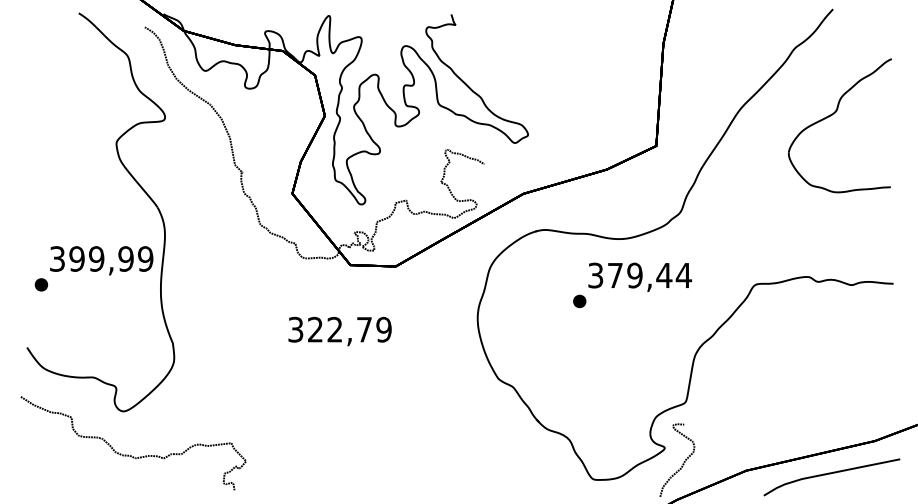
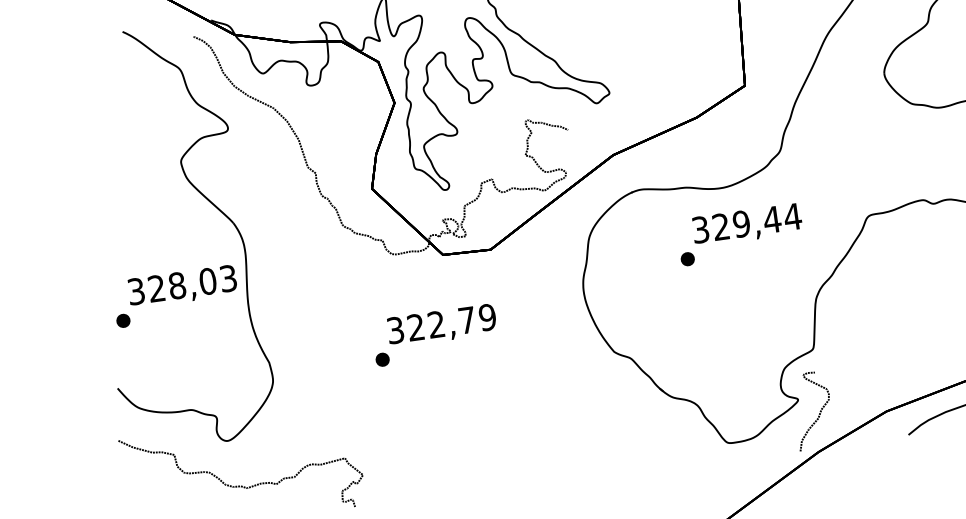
text: (111, 258) -> (192, 283), 399,99 -> 328,03
text: (615, 274) -> (721, 225), 379,44 -> 329,44
part: (279, 355) -> (382, 359), added

